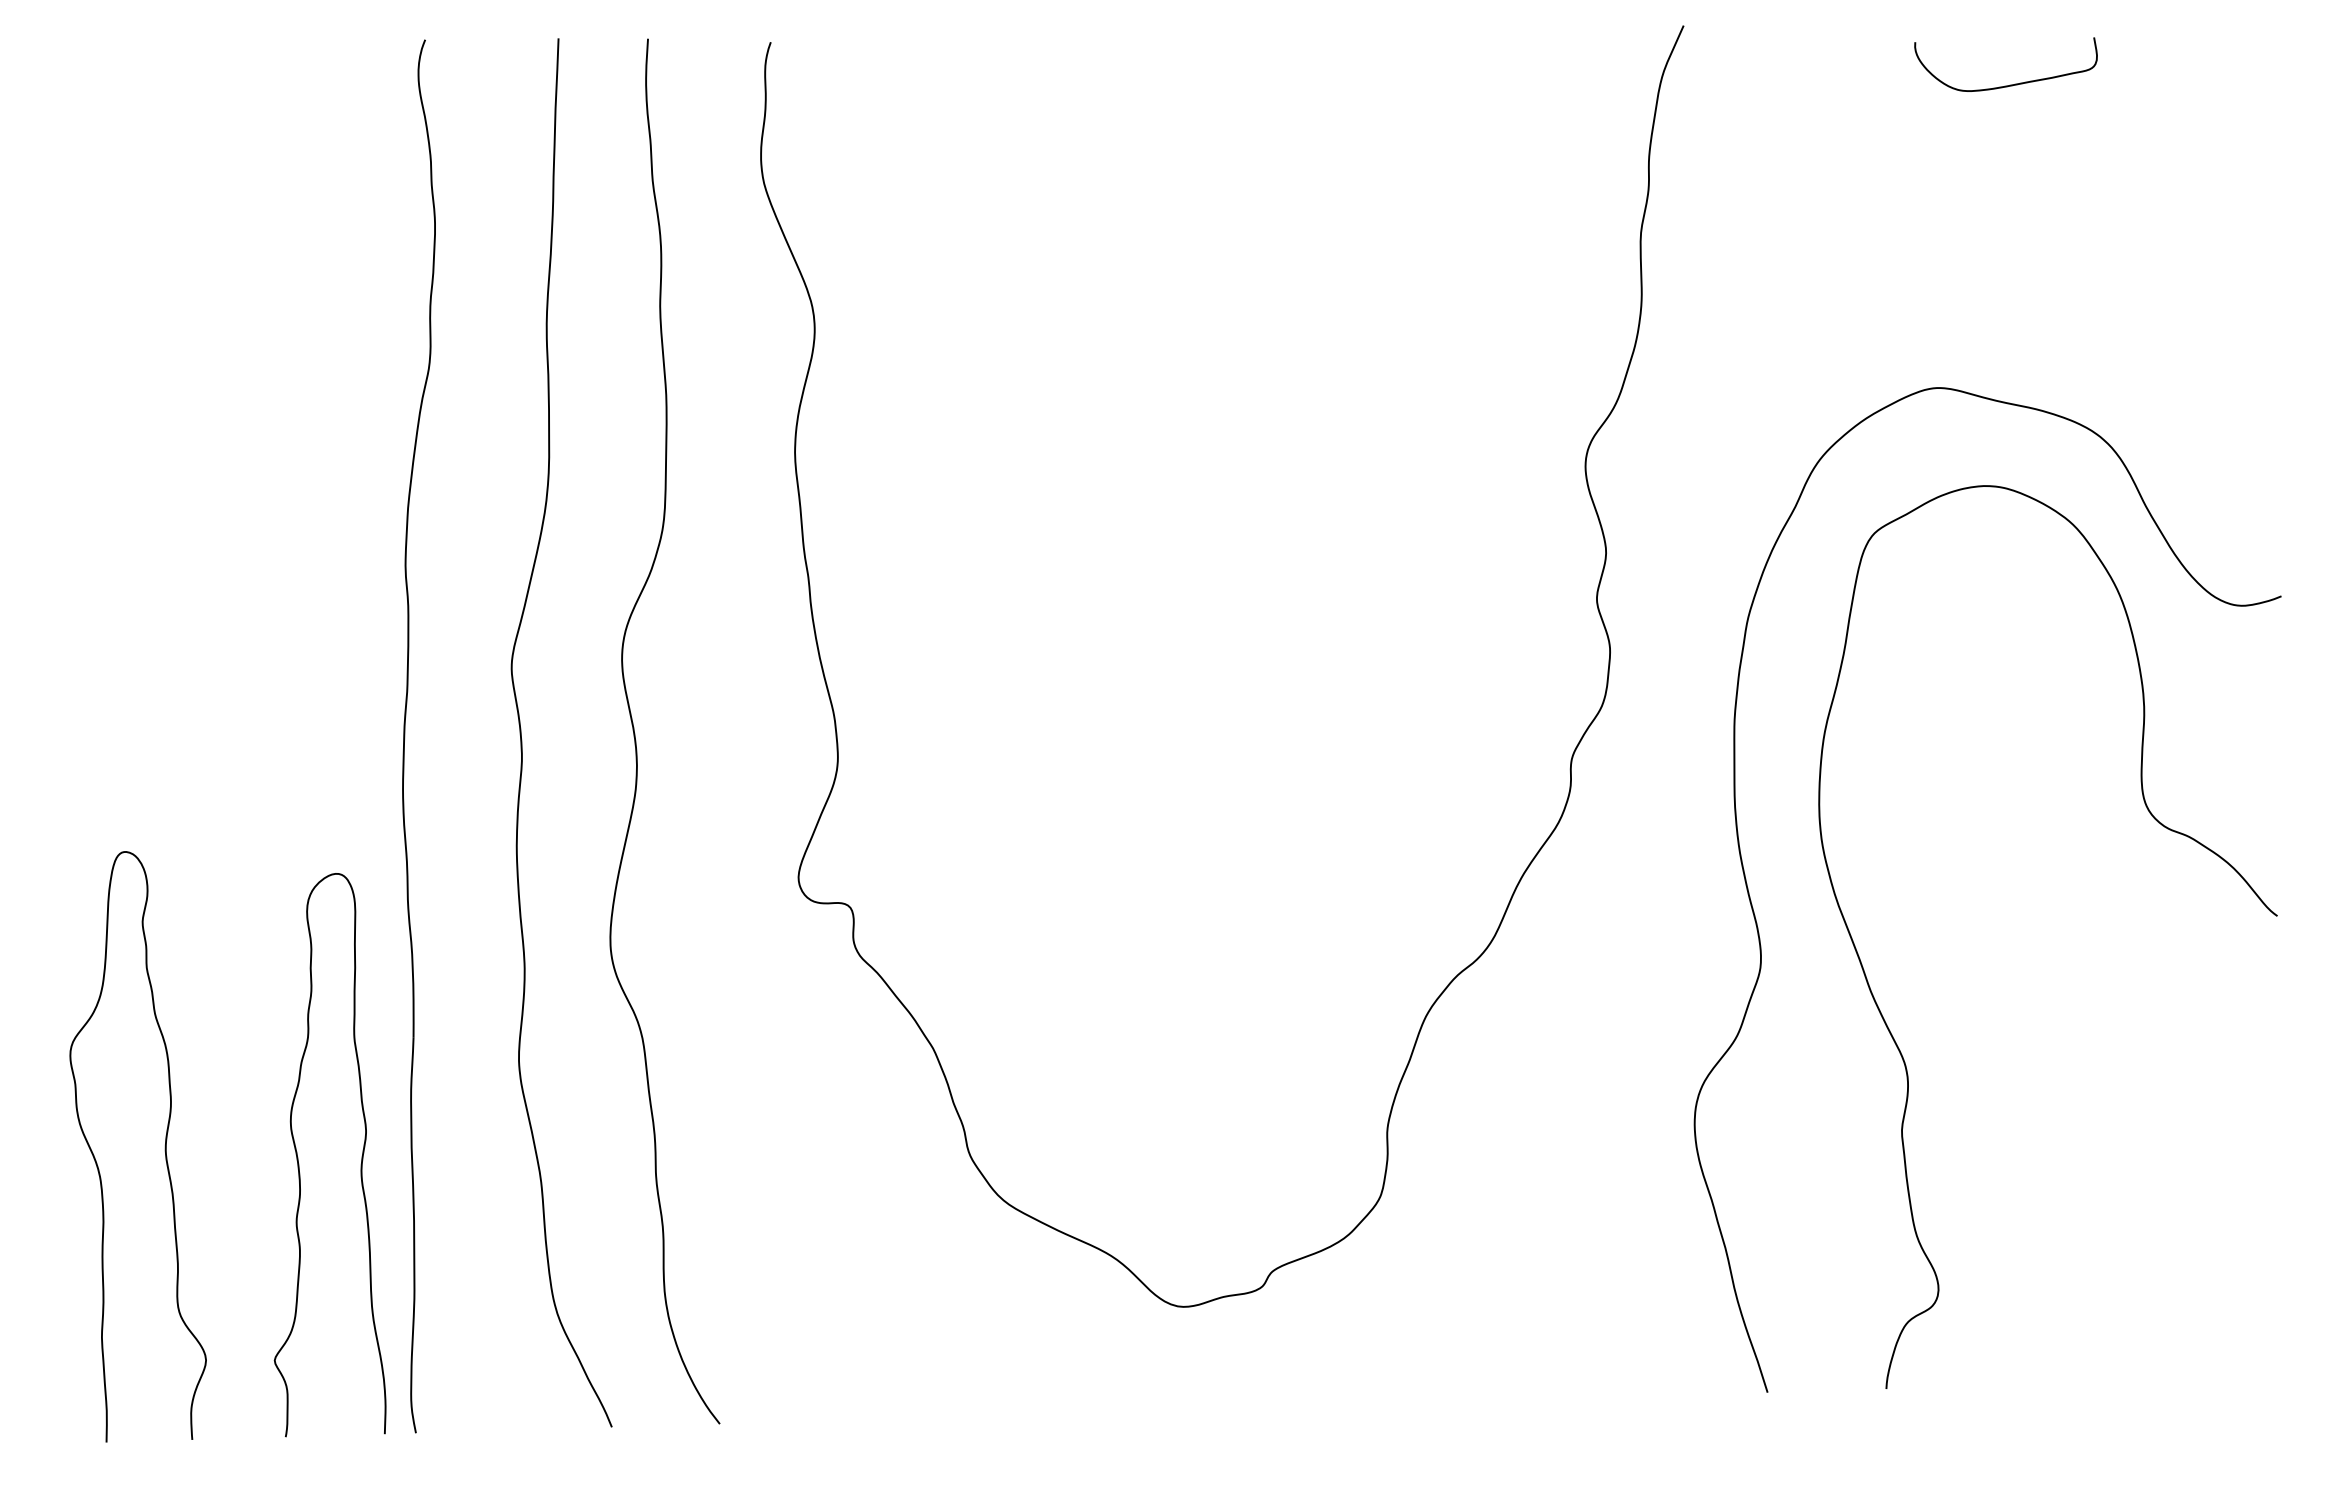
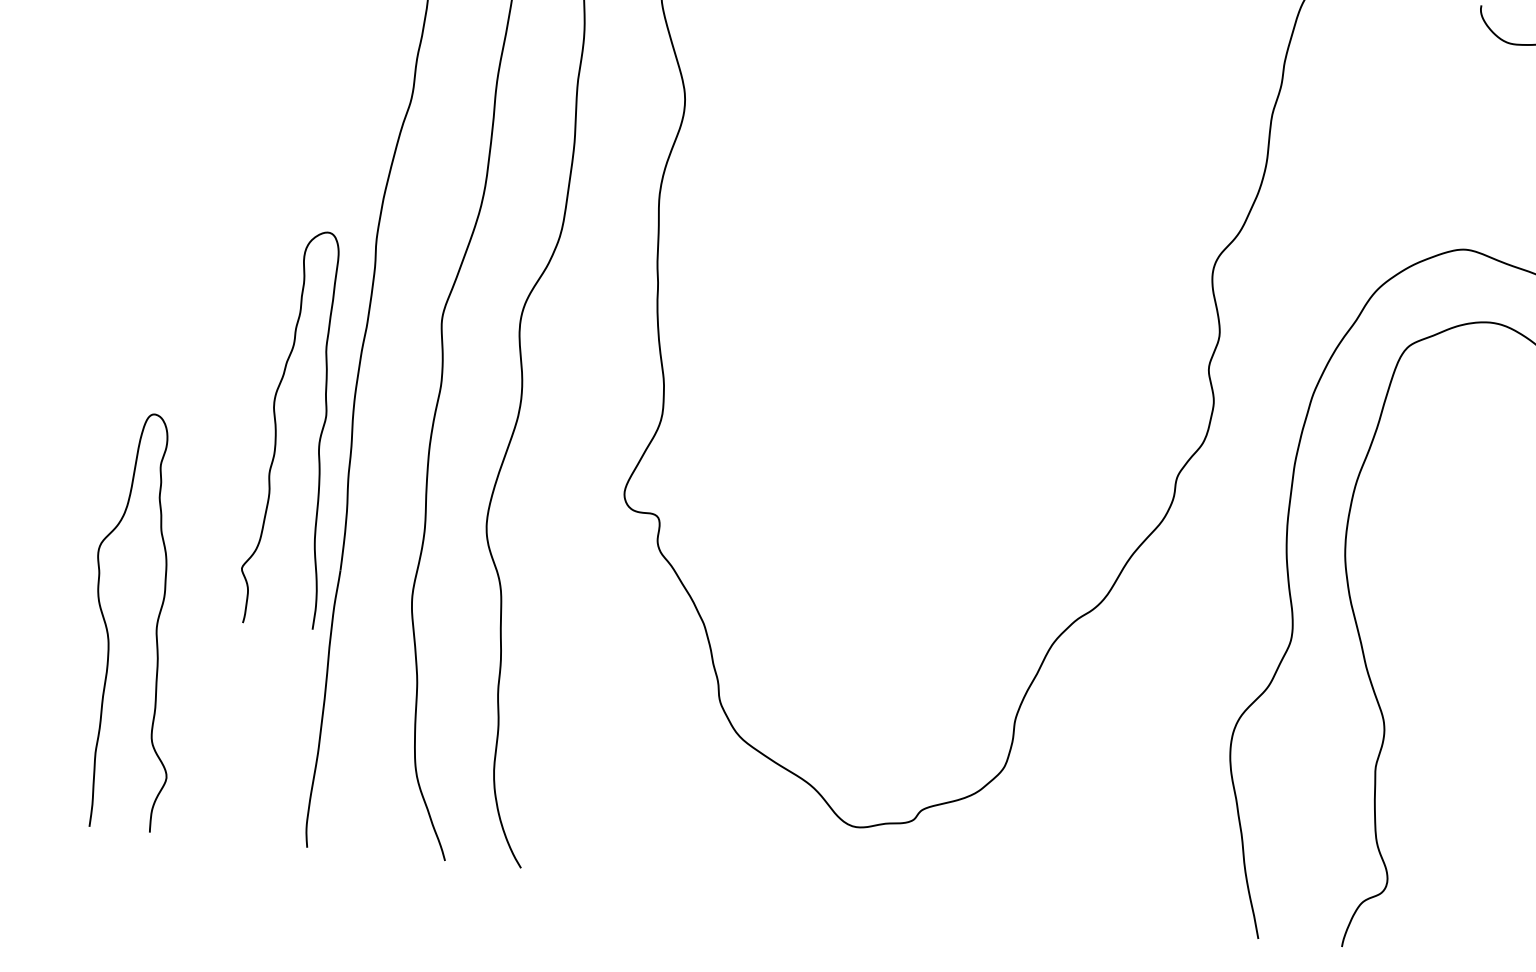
curve: (299, 1163) -> (276, 432), moved

